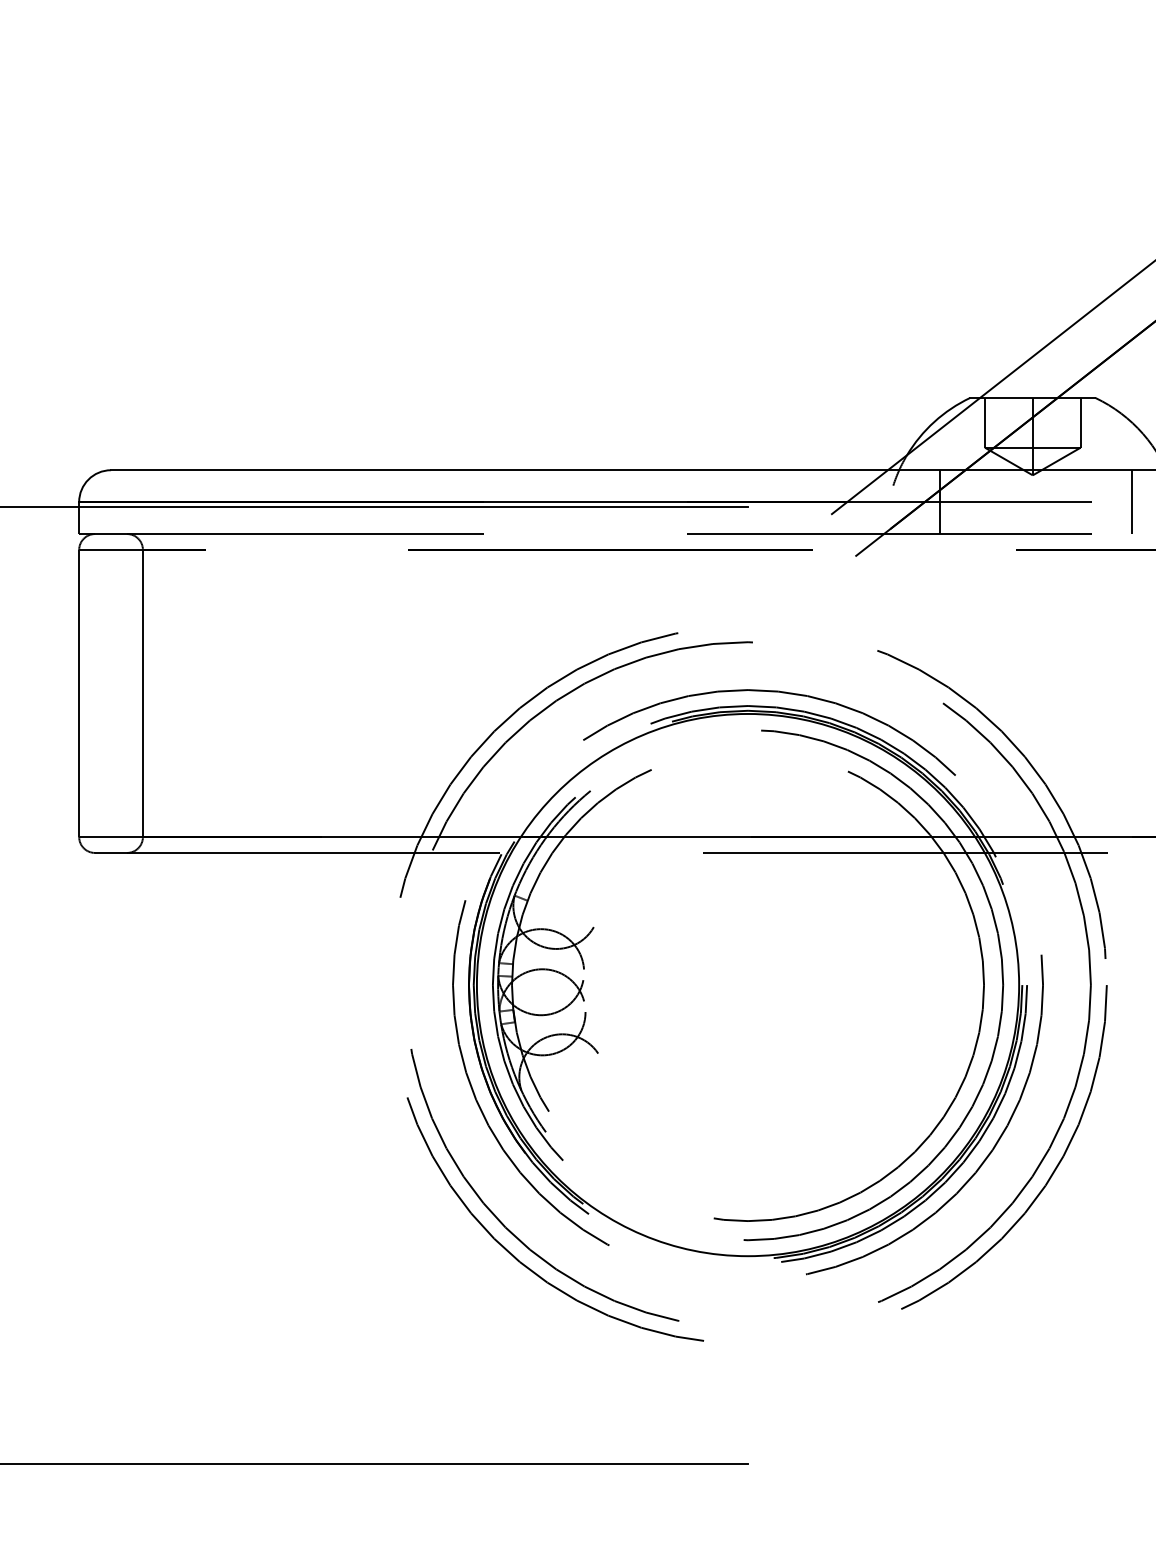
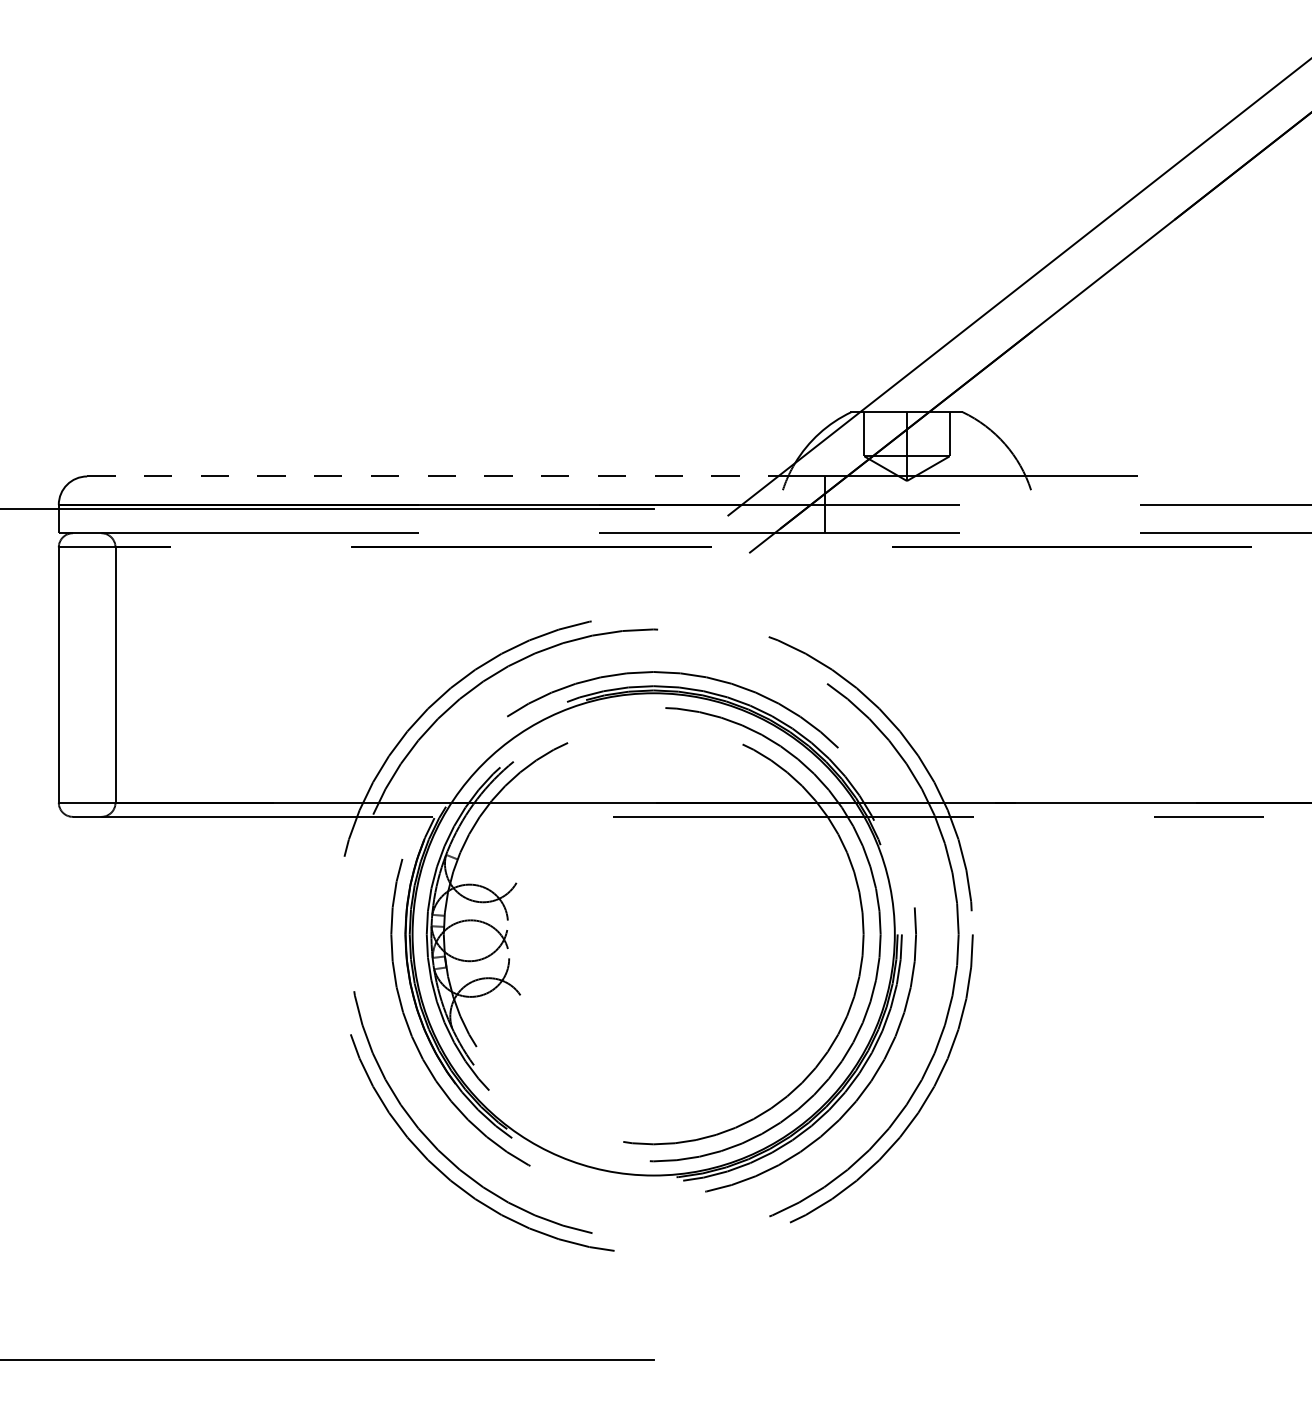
line: (500, 470) -> (433, 476), solid -> dashed
line: (1131, 501) -> (994, 504), removed

